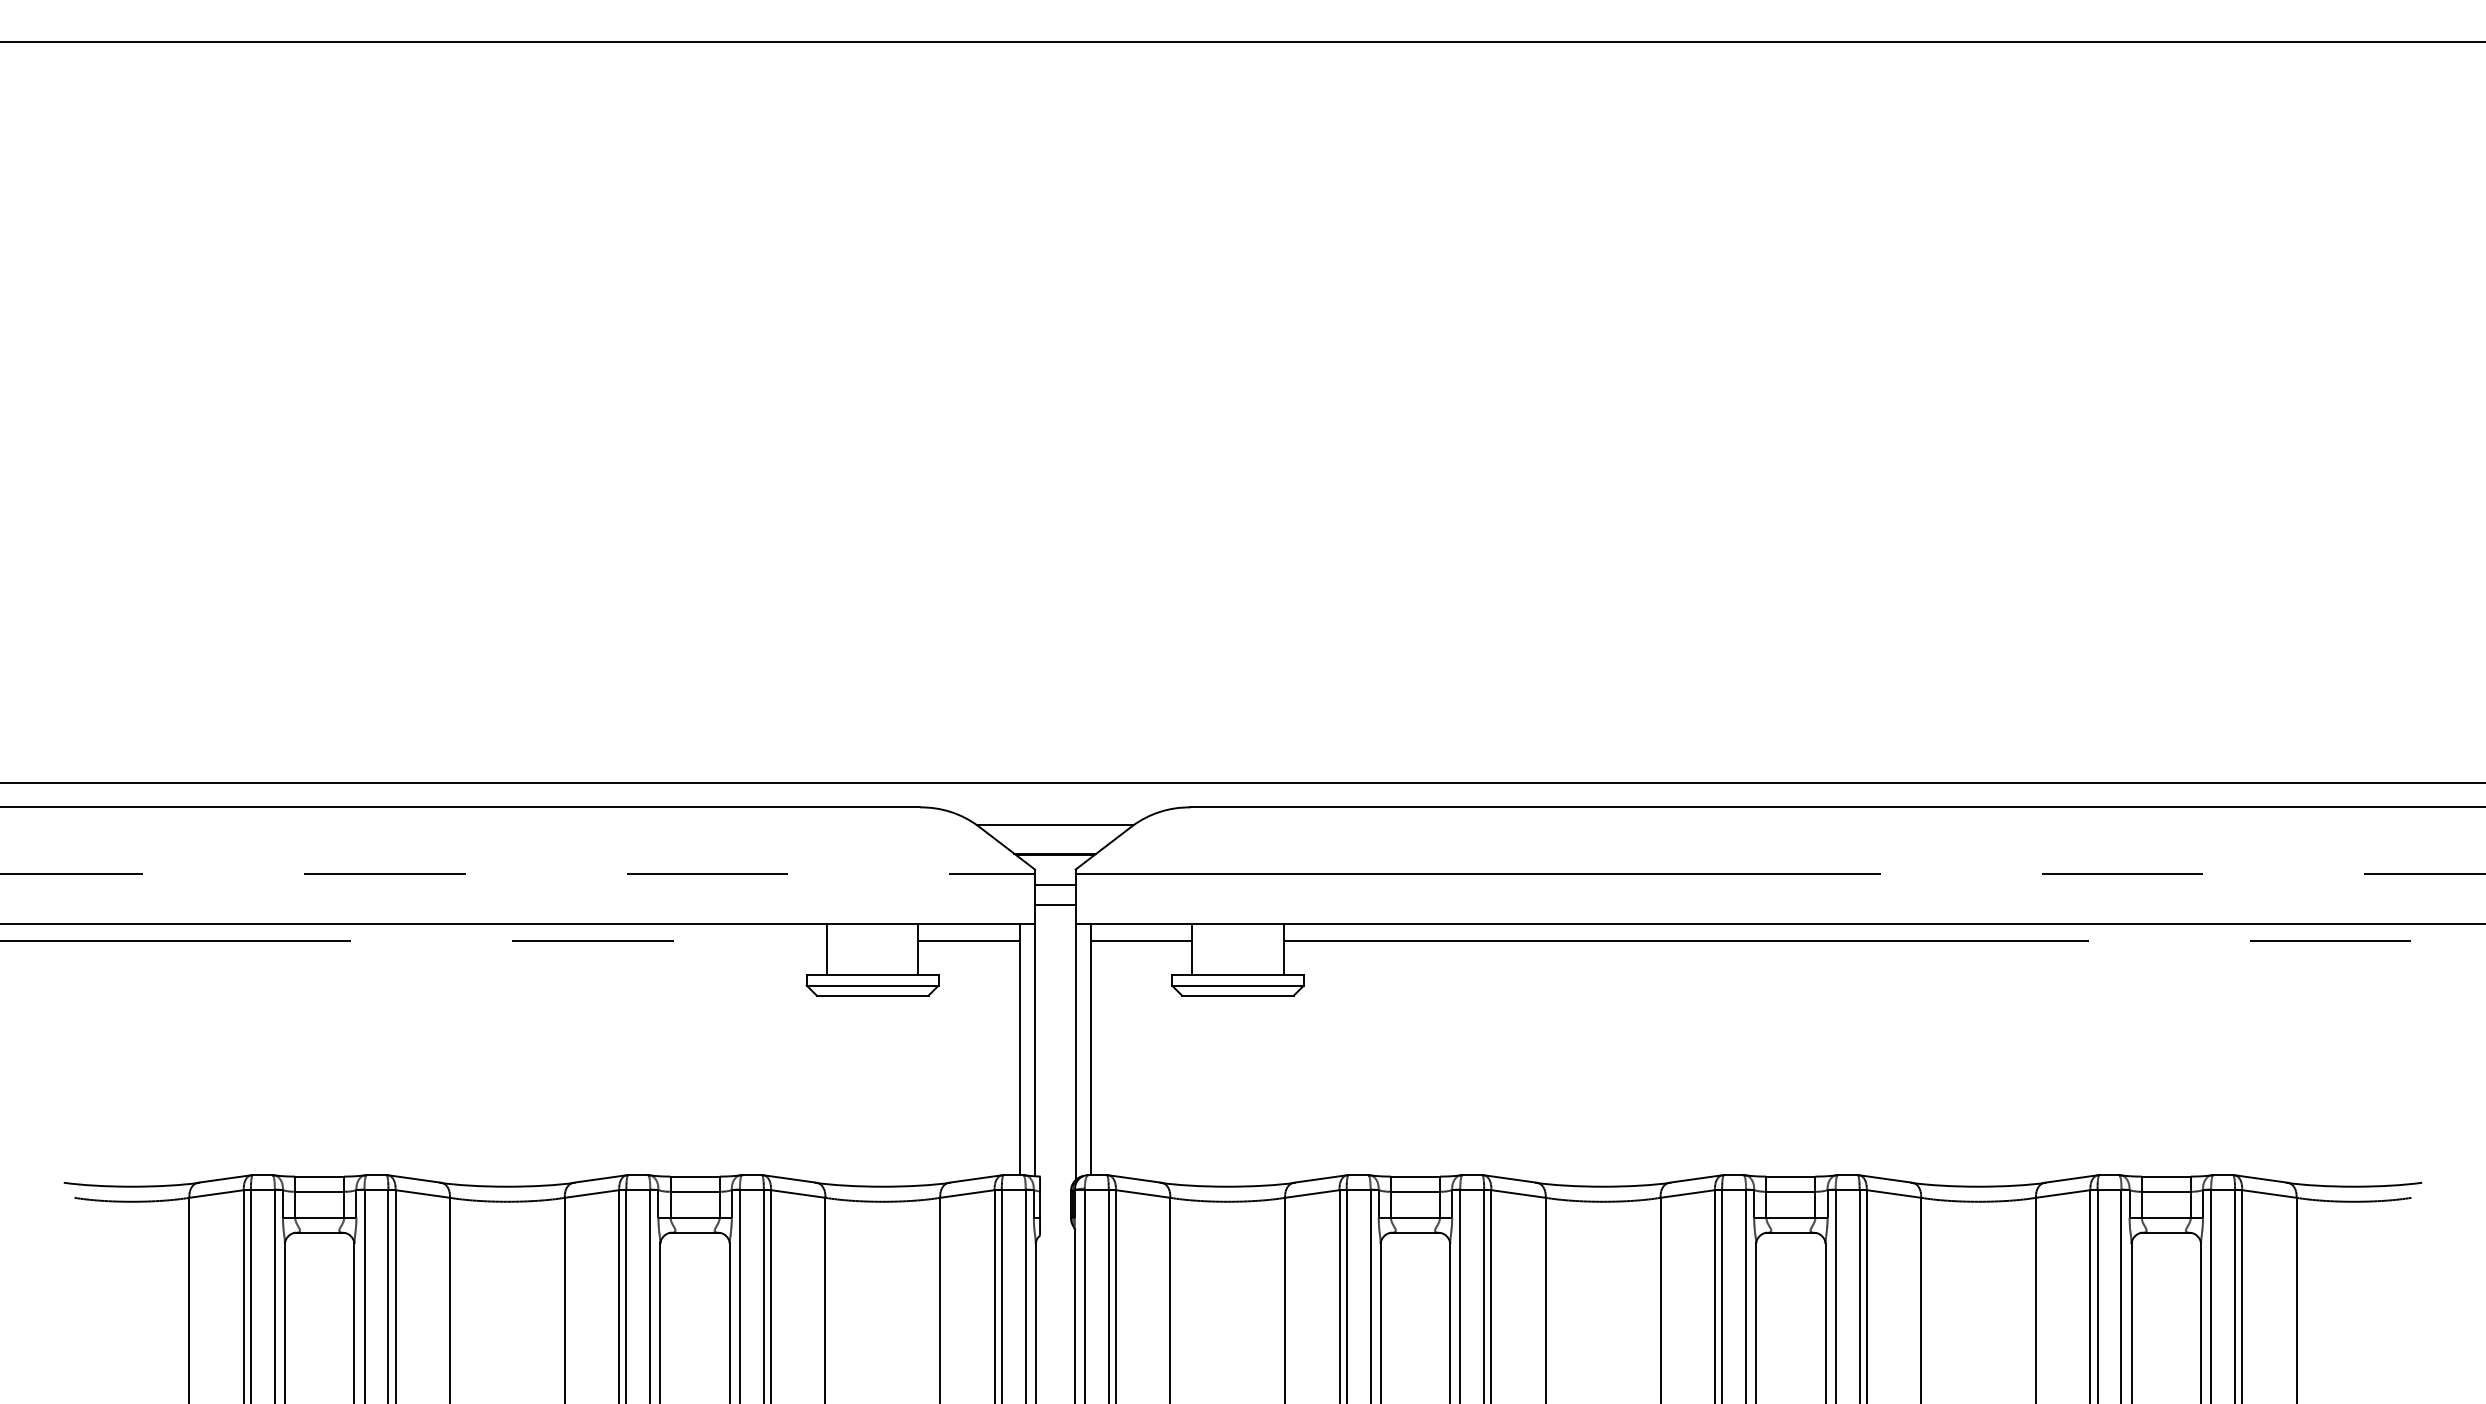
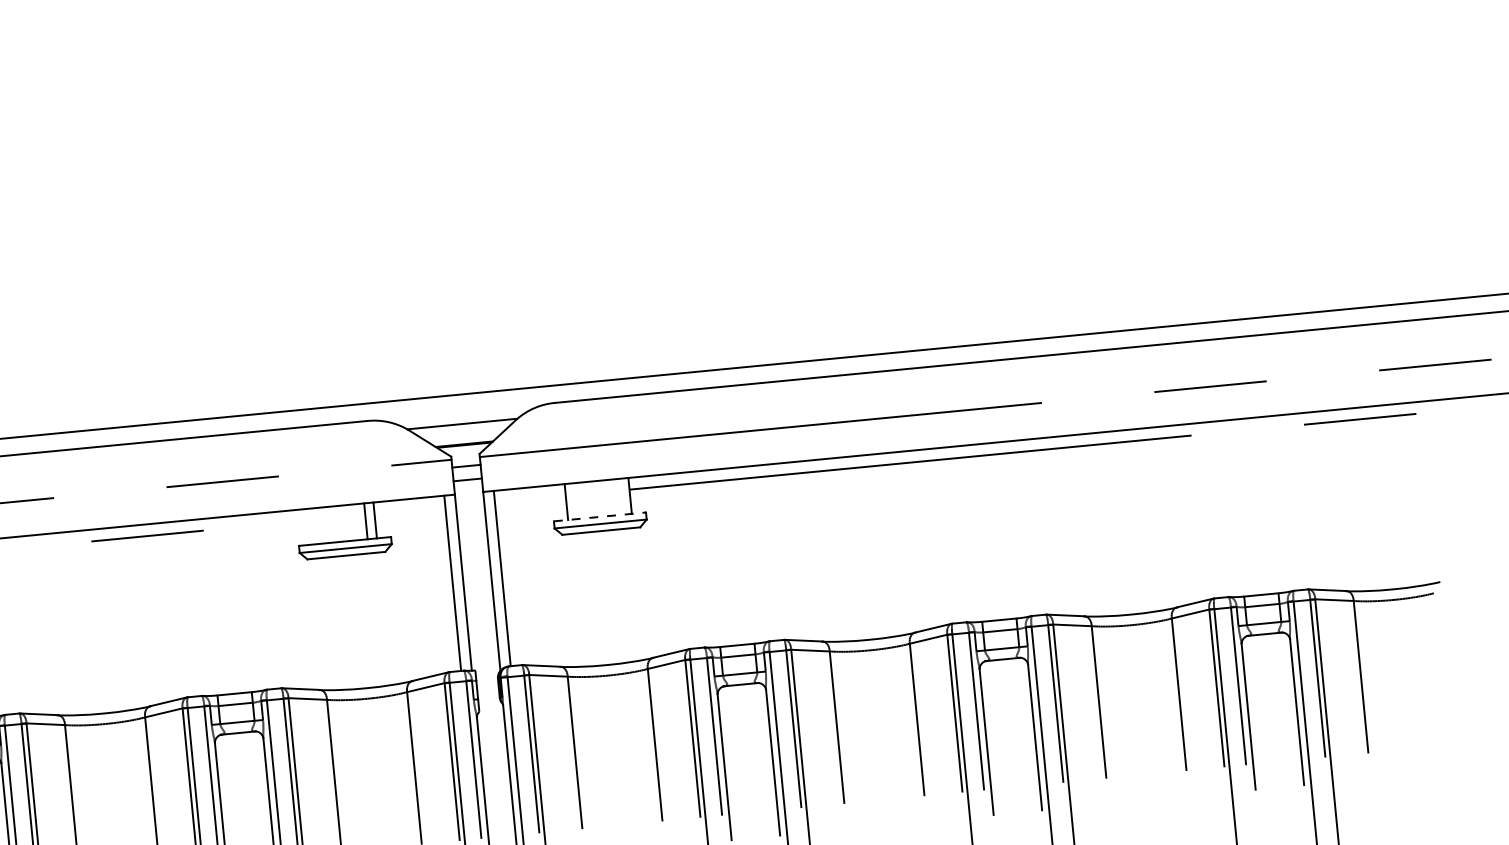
line: (968, 940) -> (409, 510), removed
line: (1141, 940) -> (530, 499), removed
line: (827, 949) -> (366, 521), moved
line: (1237, 975) -> (599, 517), solid -> dashed

